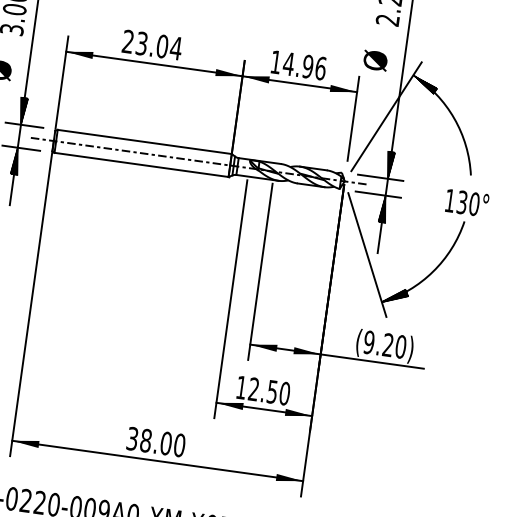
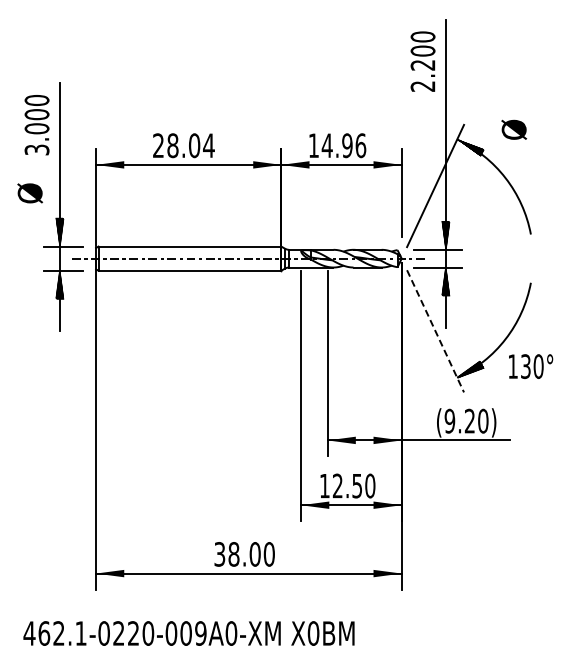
text: (141, 43) -> (172, 145), 23.04 -> 28.04
text: (375, 60) -> (514, 129), moved
text: (467, 203) -> (531, 366), moved
line: (367, 255) -> (435, 331), solid -> dashed

